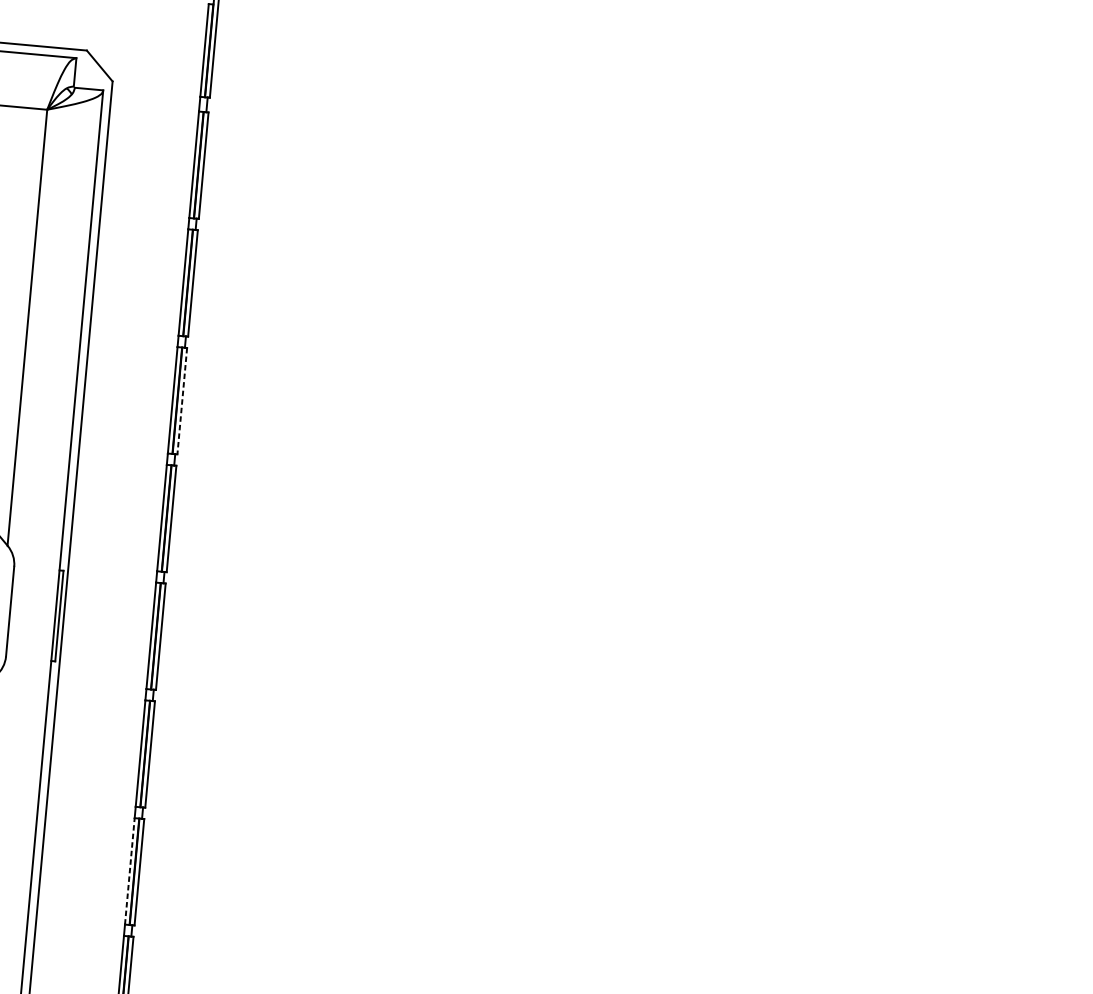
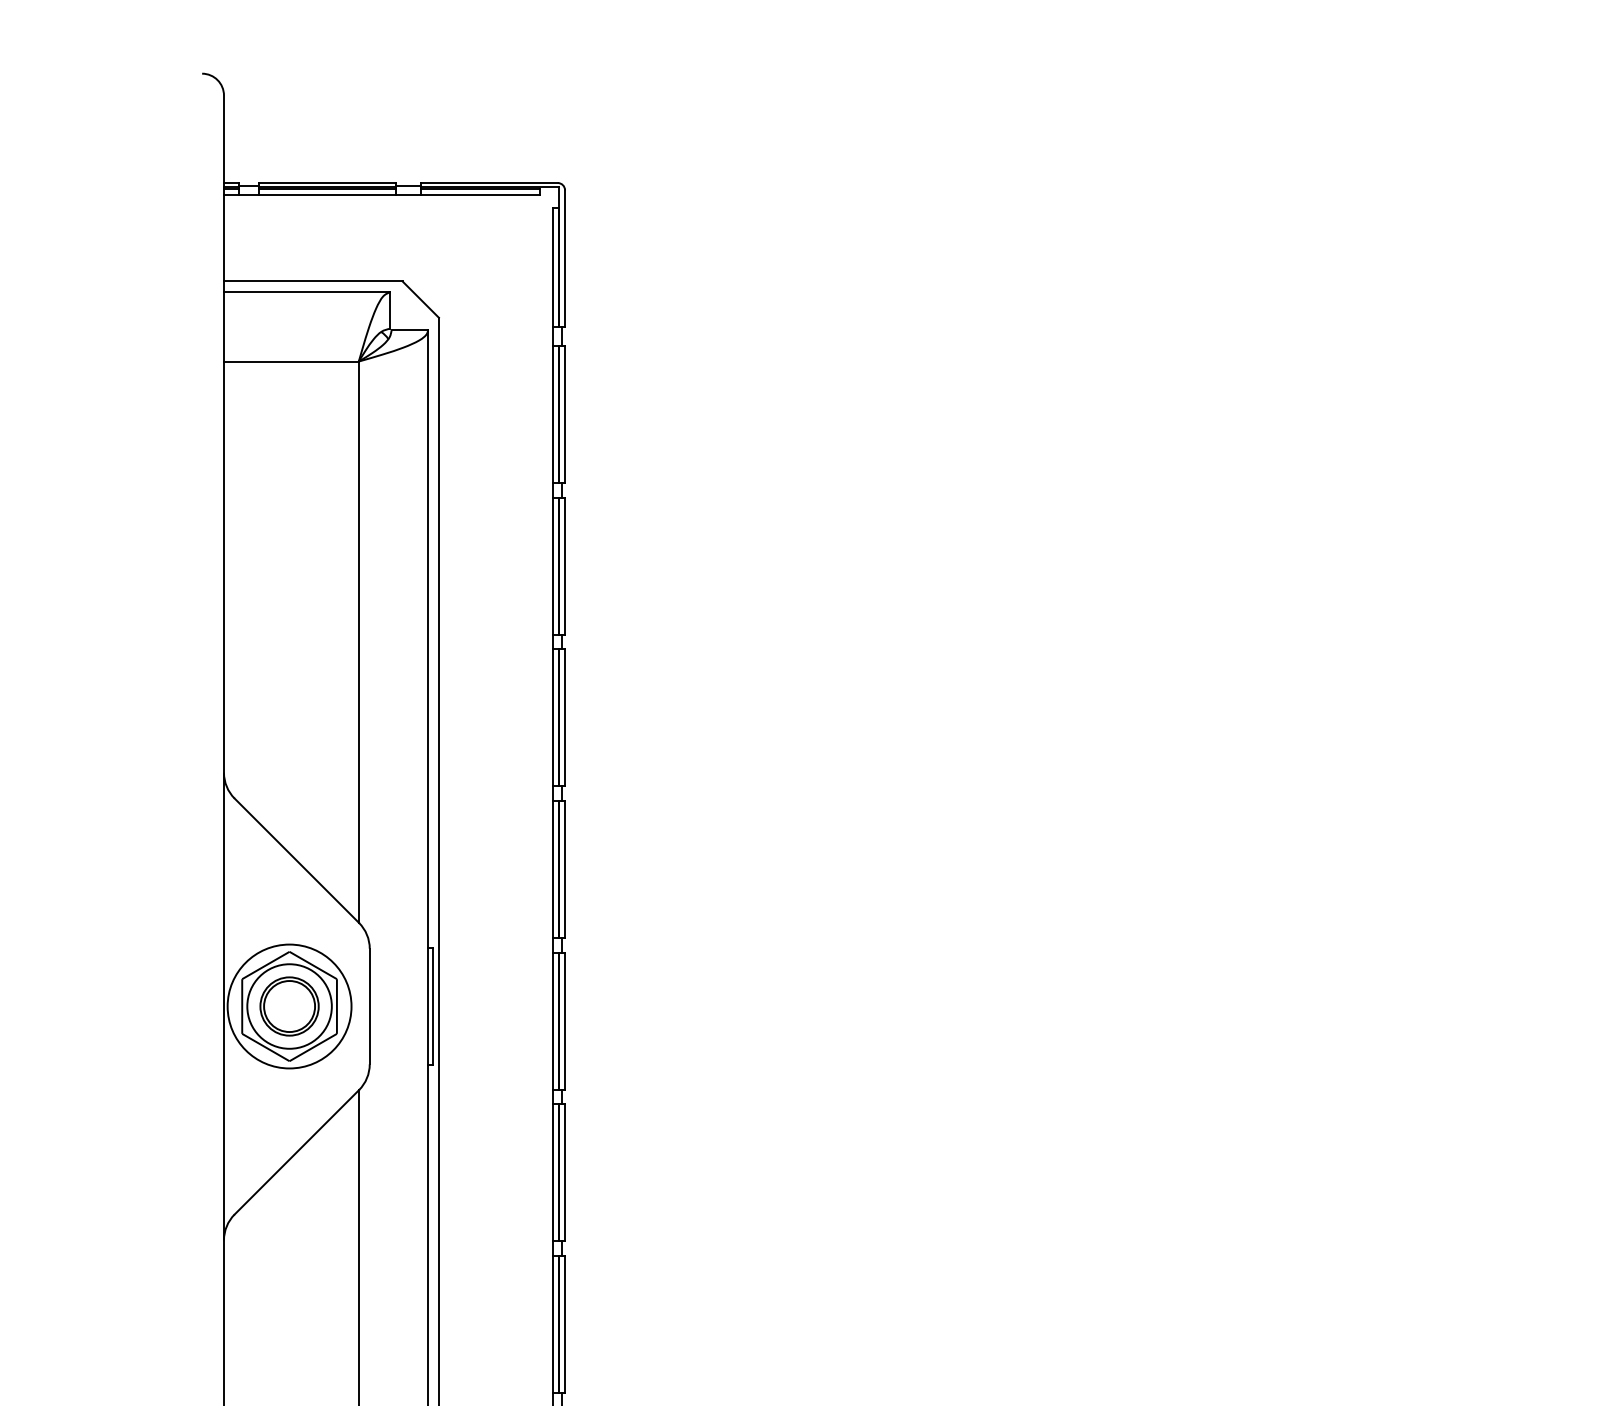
line: (182, 400) -> (565, 717), dashed -> solid
line: (129, 871) -> (552, 1324), dashed -> solid

